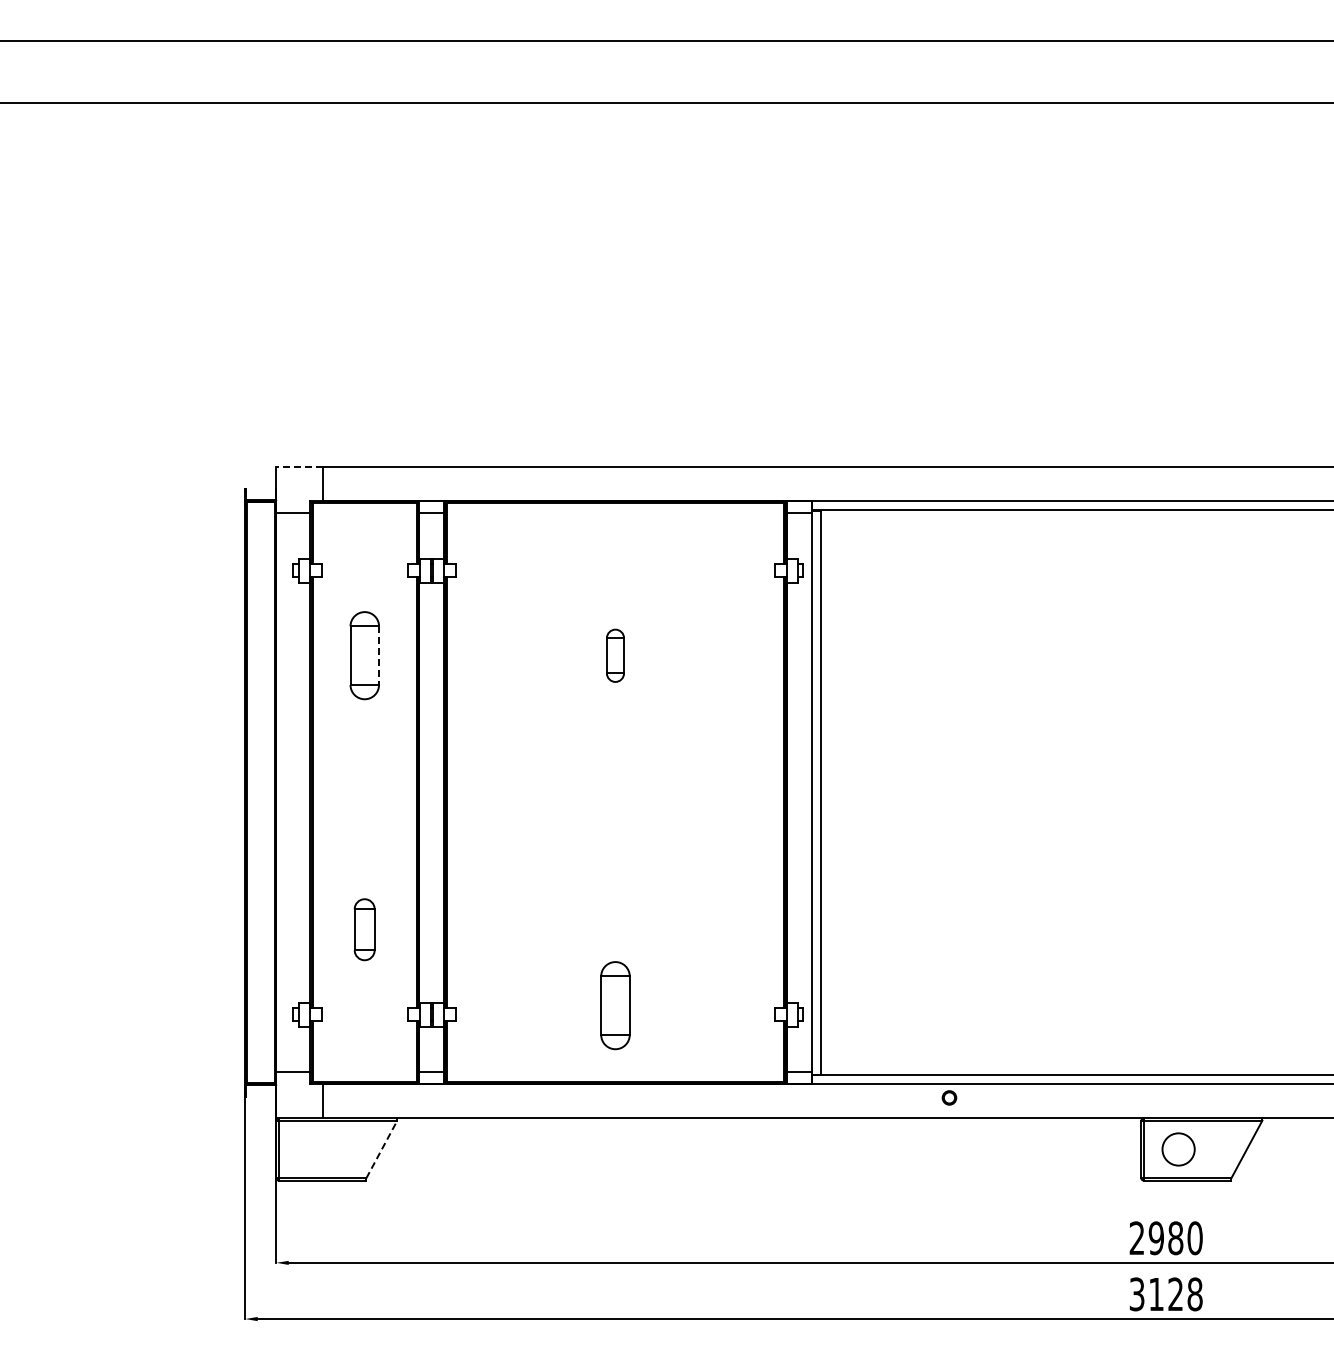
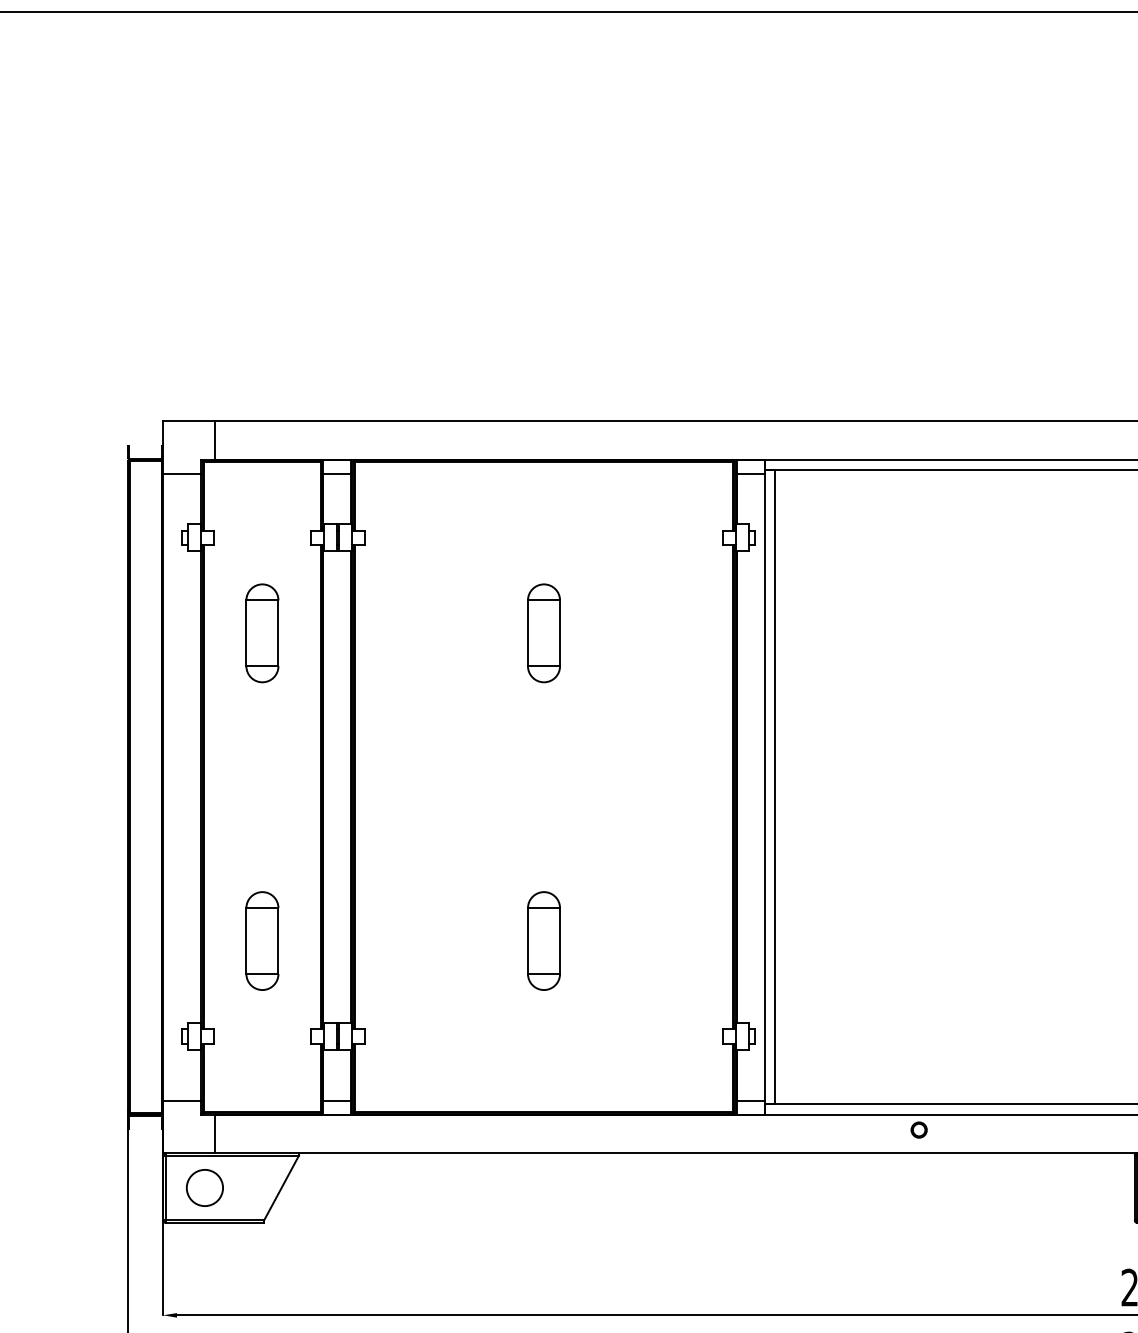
line: (299, 466) -> (189, 420), dashed -> solid
part: (615, 655) -> (544, 633), size x1.67
line: (379, 656) -> (278, 634), dashed -> solid
part: (364, 929) -> (262, 940), size x1.43
part: (615, 1005) -> (544, 940), moved
circle: (313, 1149) -> (204, 1188), added
line: (381, 1149) -> (281, 1188), dashed -> solid

